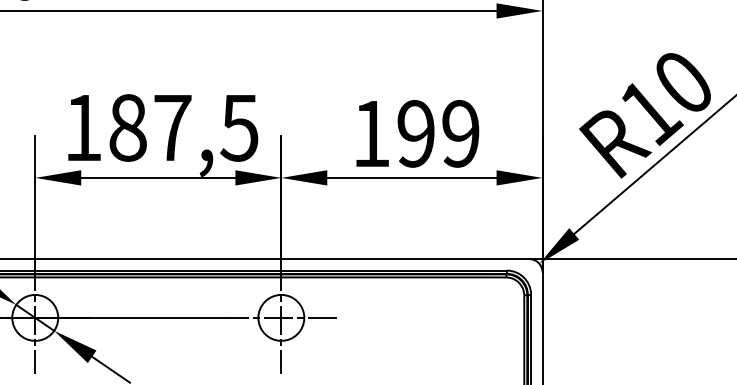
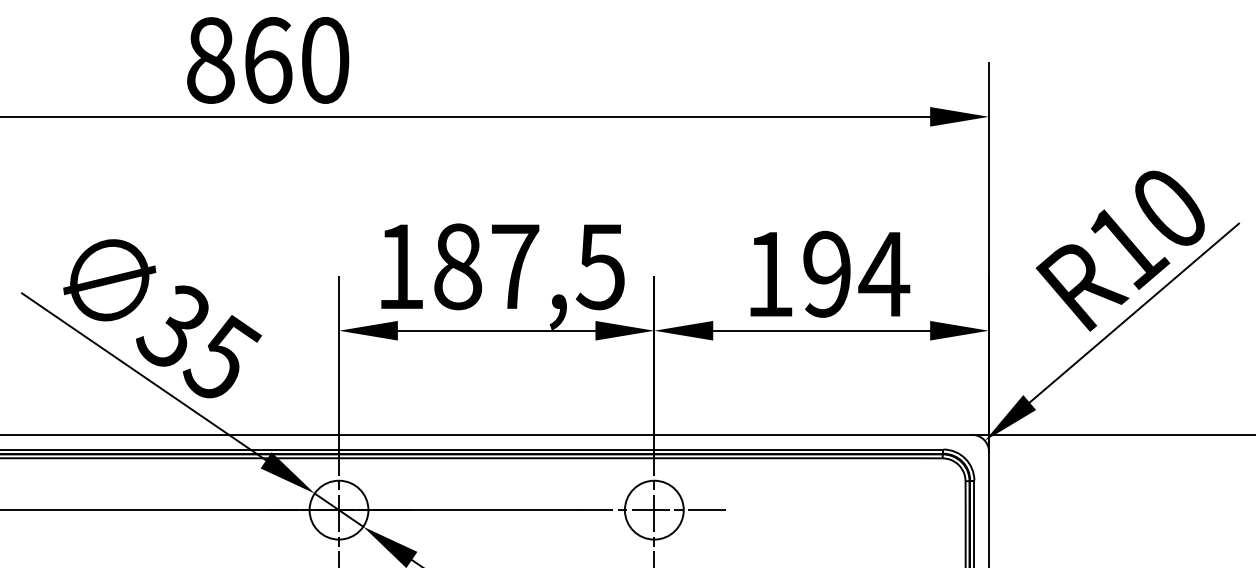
text: (460, 133) -> (884, 273), 199 -> 194

